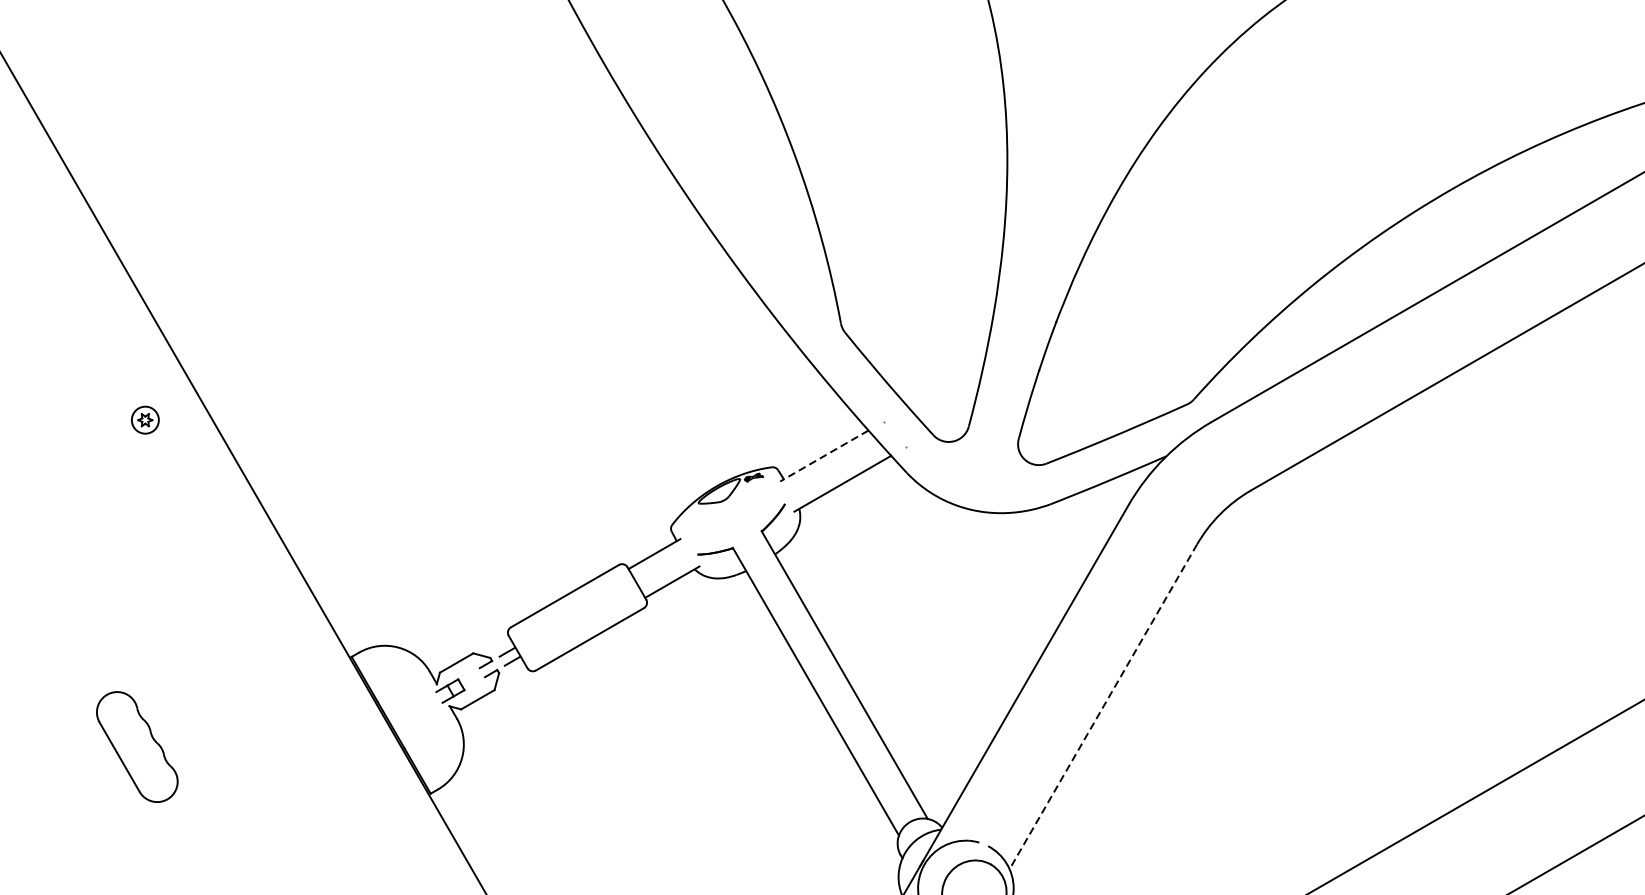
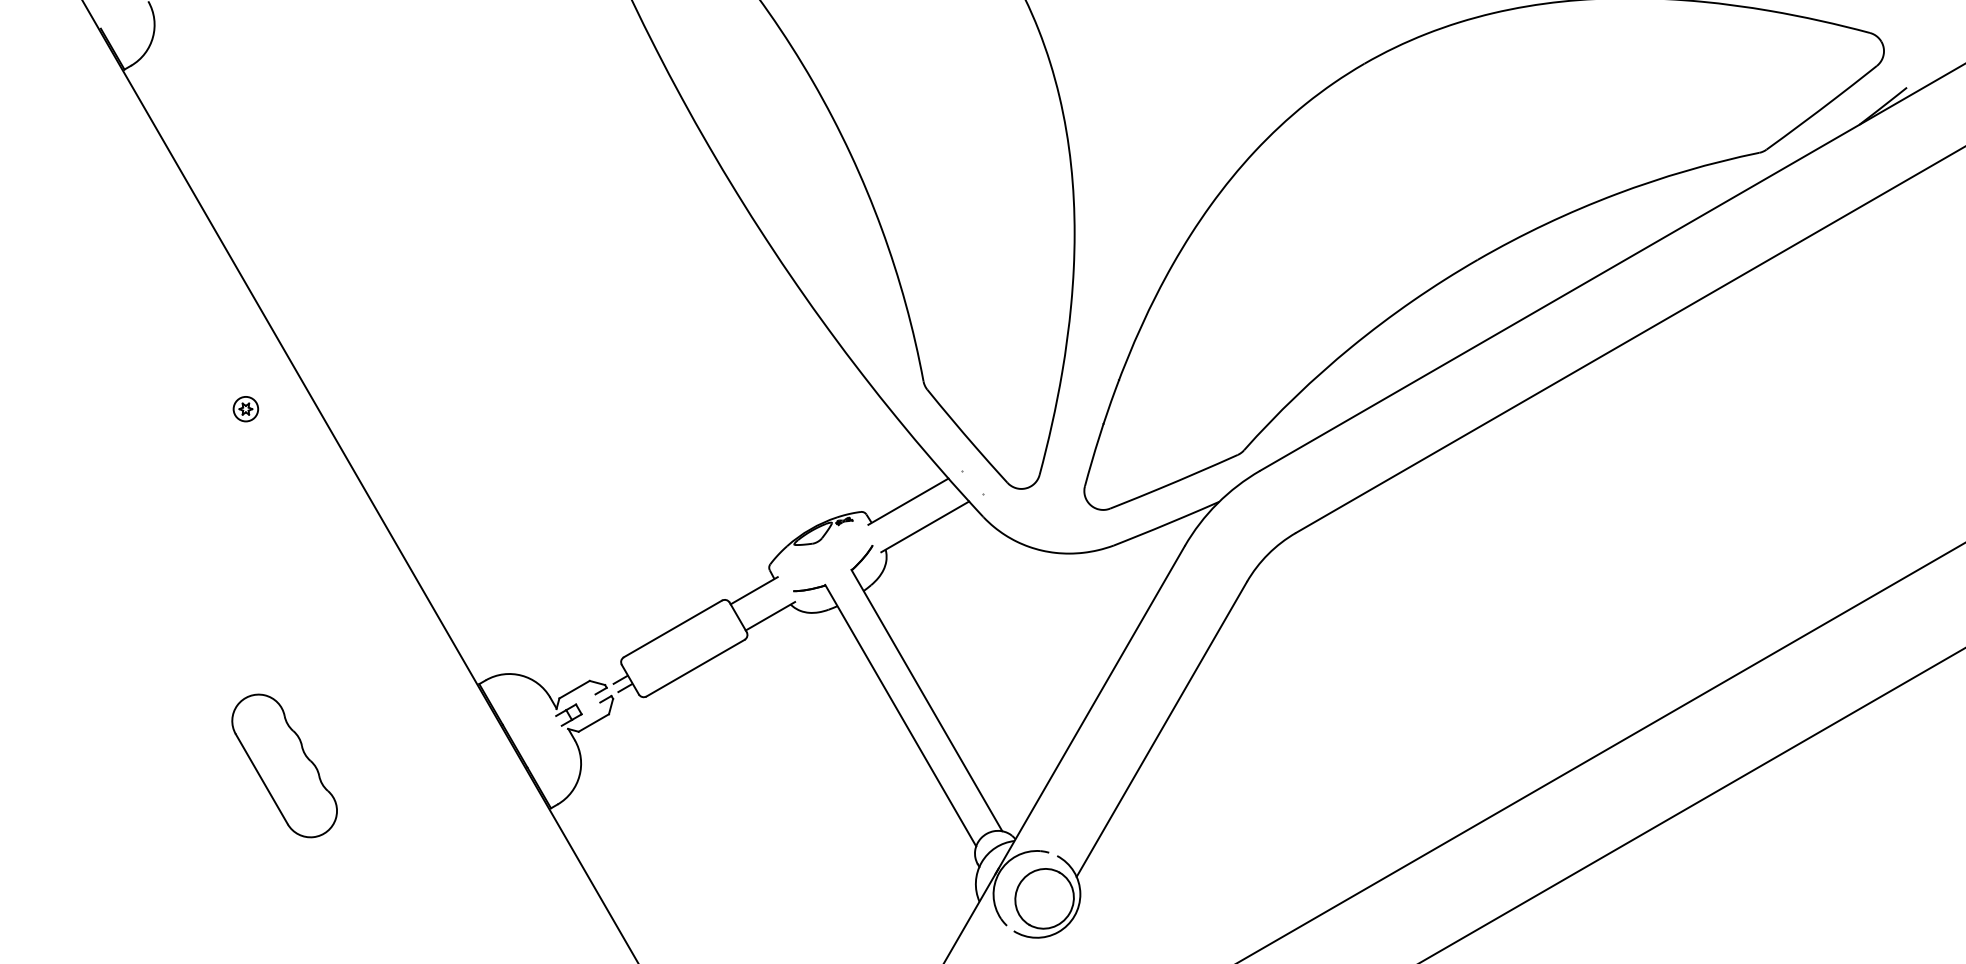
part: (144, 420) -> (245, 409), moved
line: (824, 455) -> (908, 501), dashed -> solid
line: (1103, 706) -> (1161, 729), dashed -> solid
part: (137, 746) -> (284, 765), size x1.43

